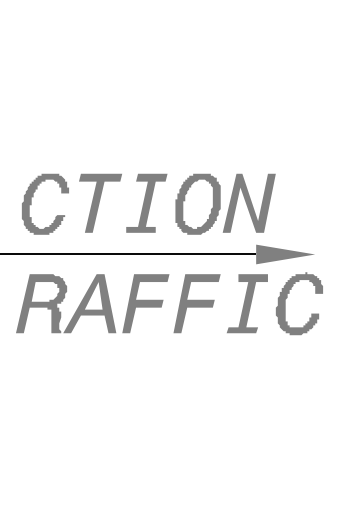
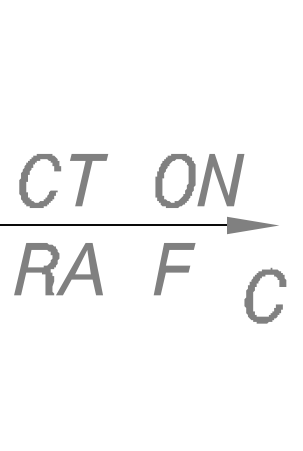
part: (146, 203) -> (129, 180), removed
part: (287, 297) -> (254, 290), moved
fill: (145, 303) -> (128, 268), removed
fill: (246, 303) -> (218, 268), removed

